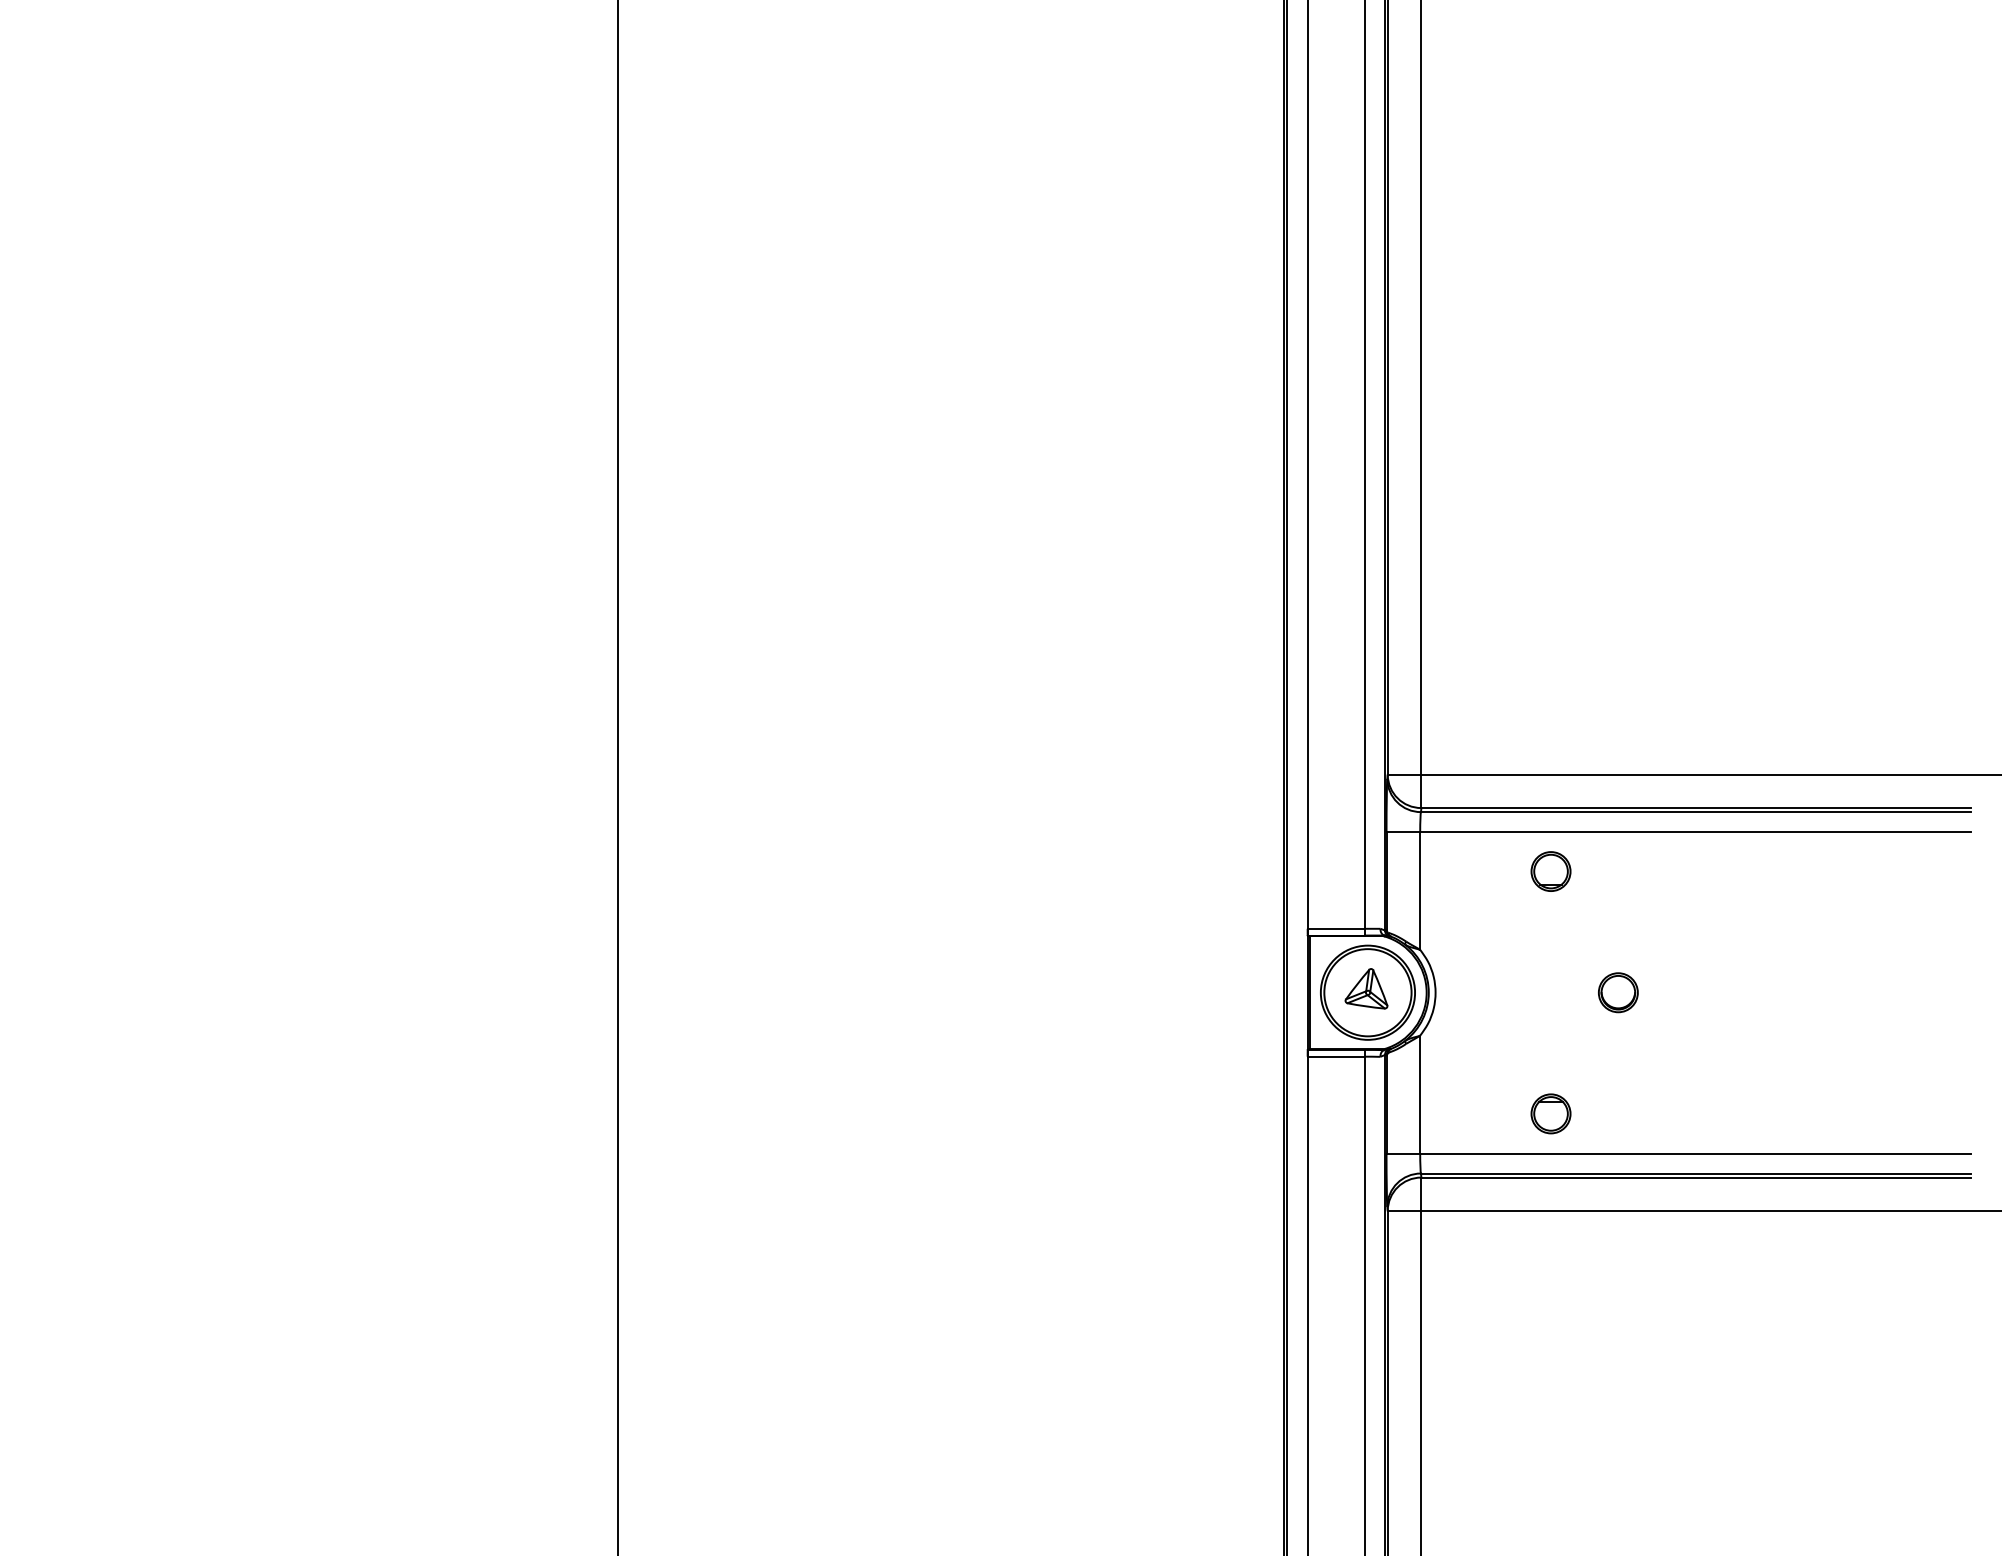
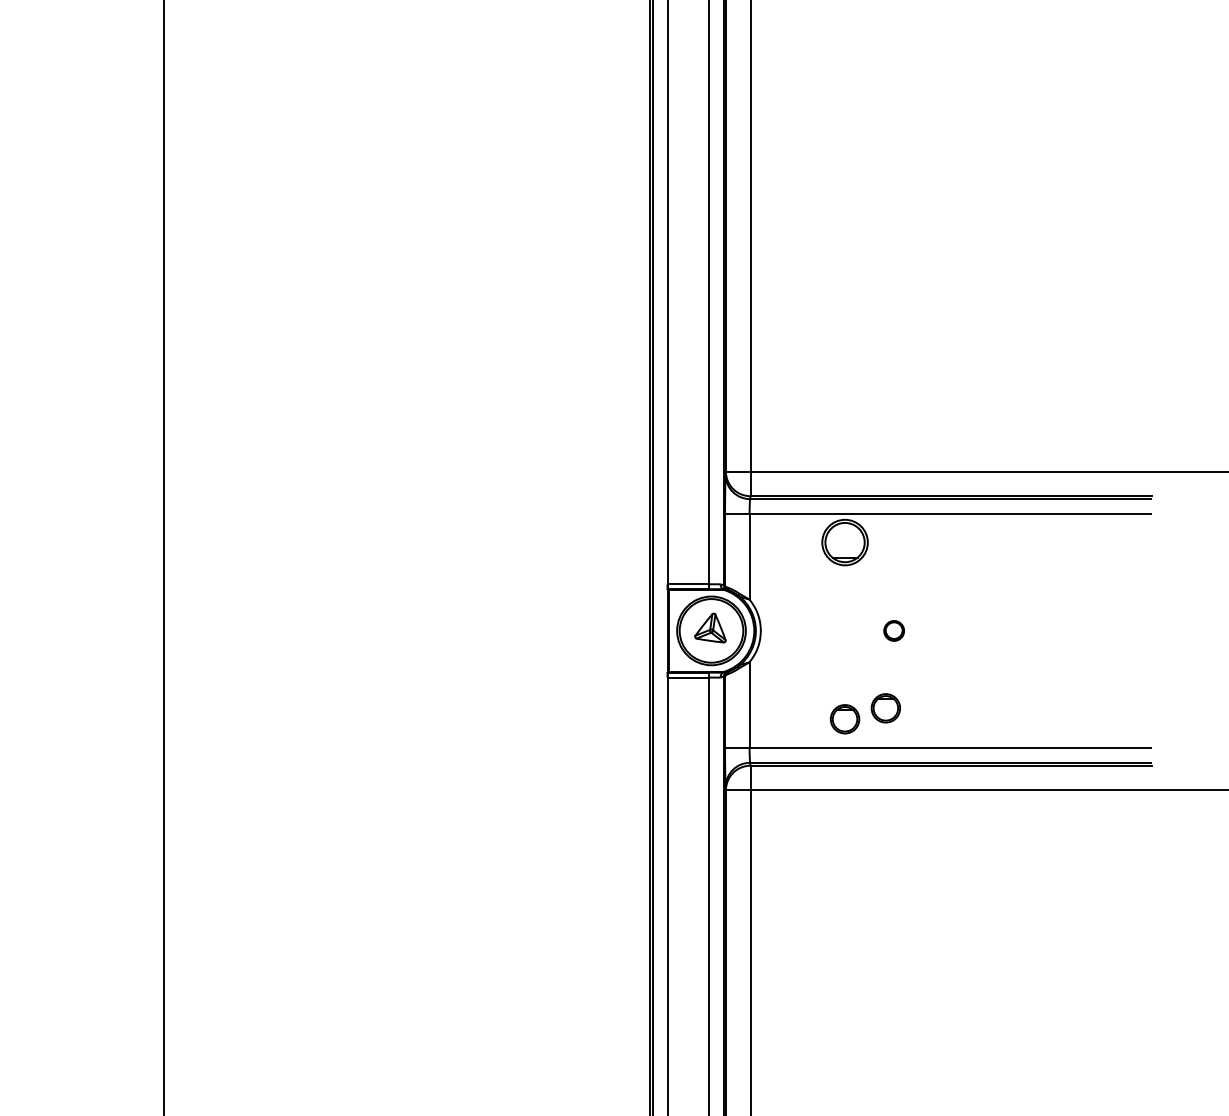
part: (1550, 871) -> (844, 542), size x1.6
part: (1618, 992) -> (894, 630), size x0.7
part: (1606, 1098) -> (885, 708), added

